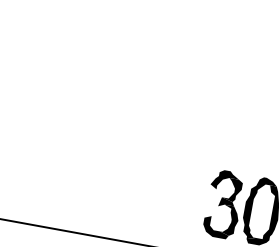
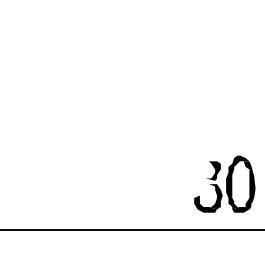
fill: (225, 179) -> (205, 163), removed
fill: (226, 203) -> (210, 182), removed

